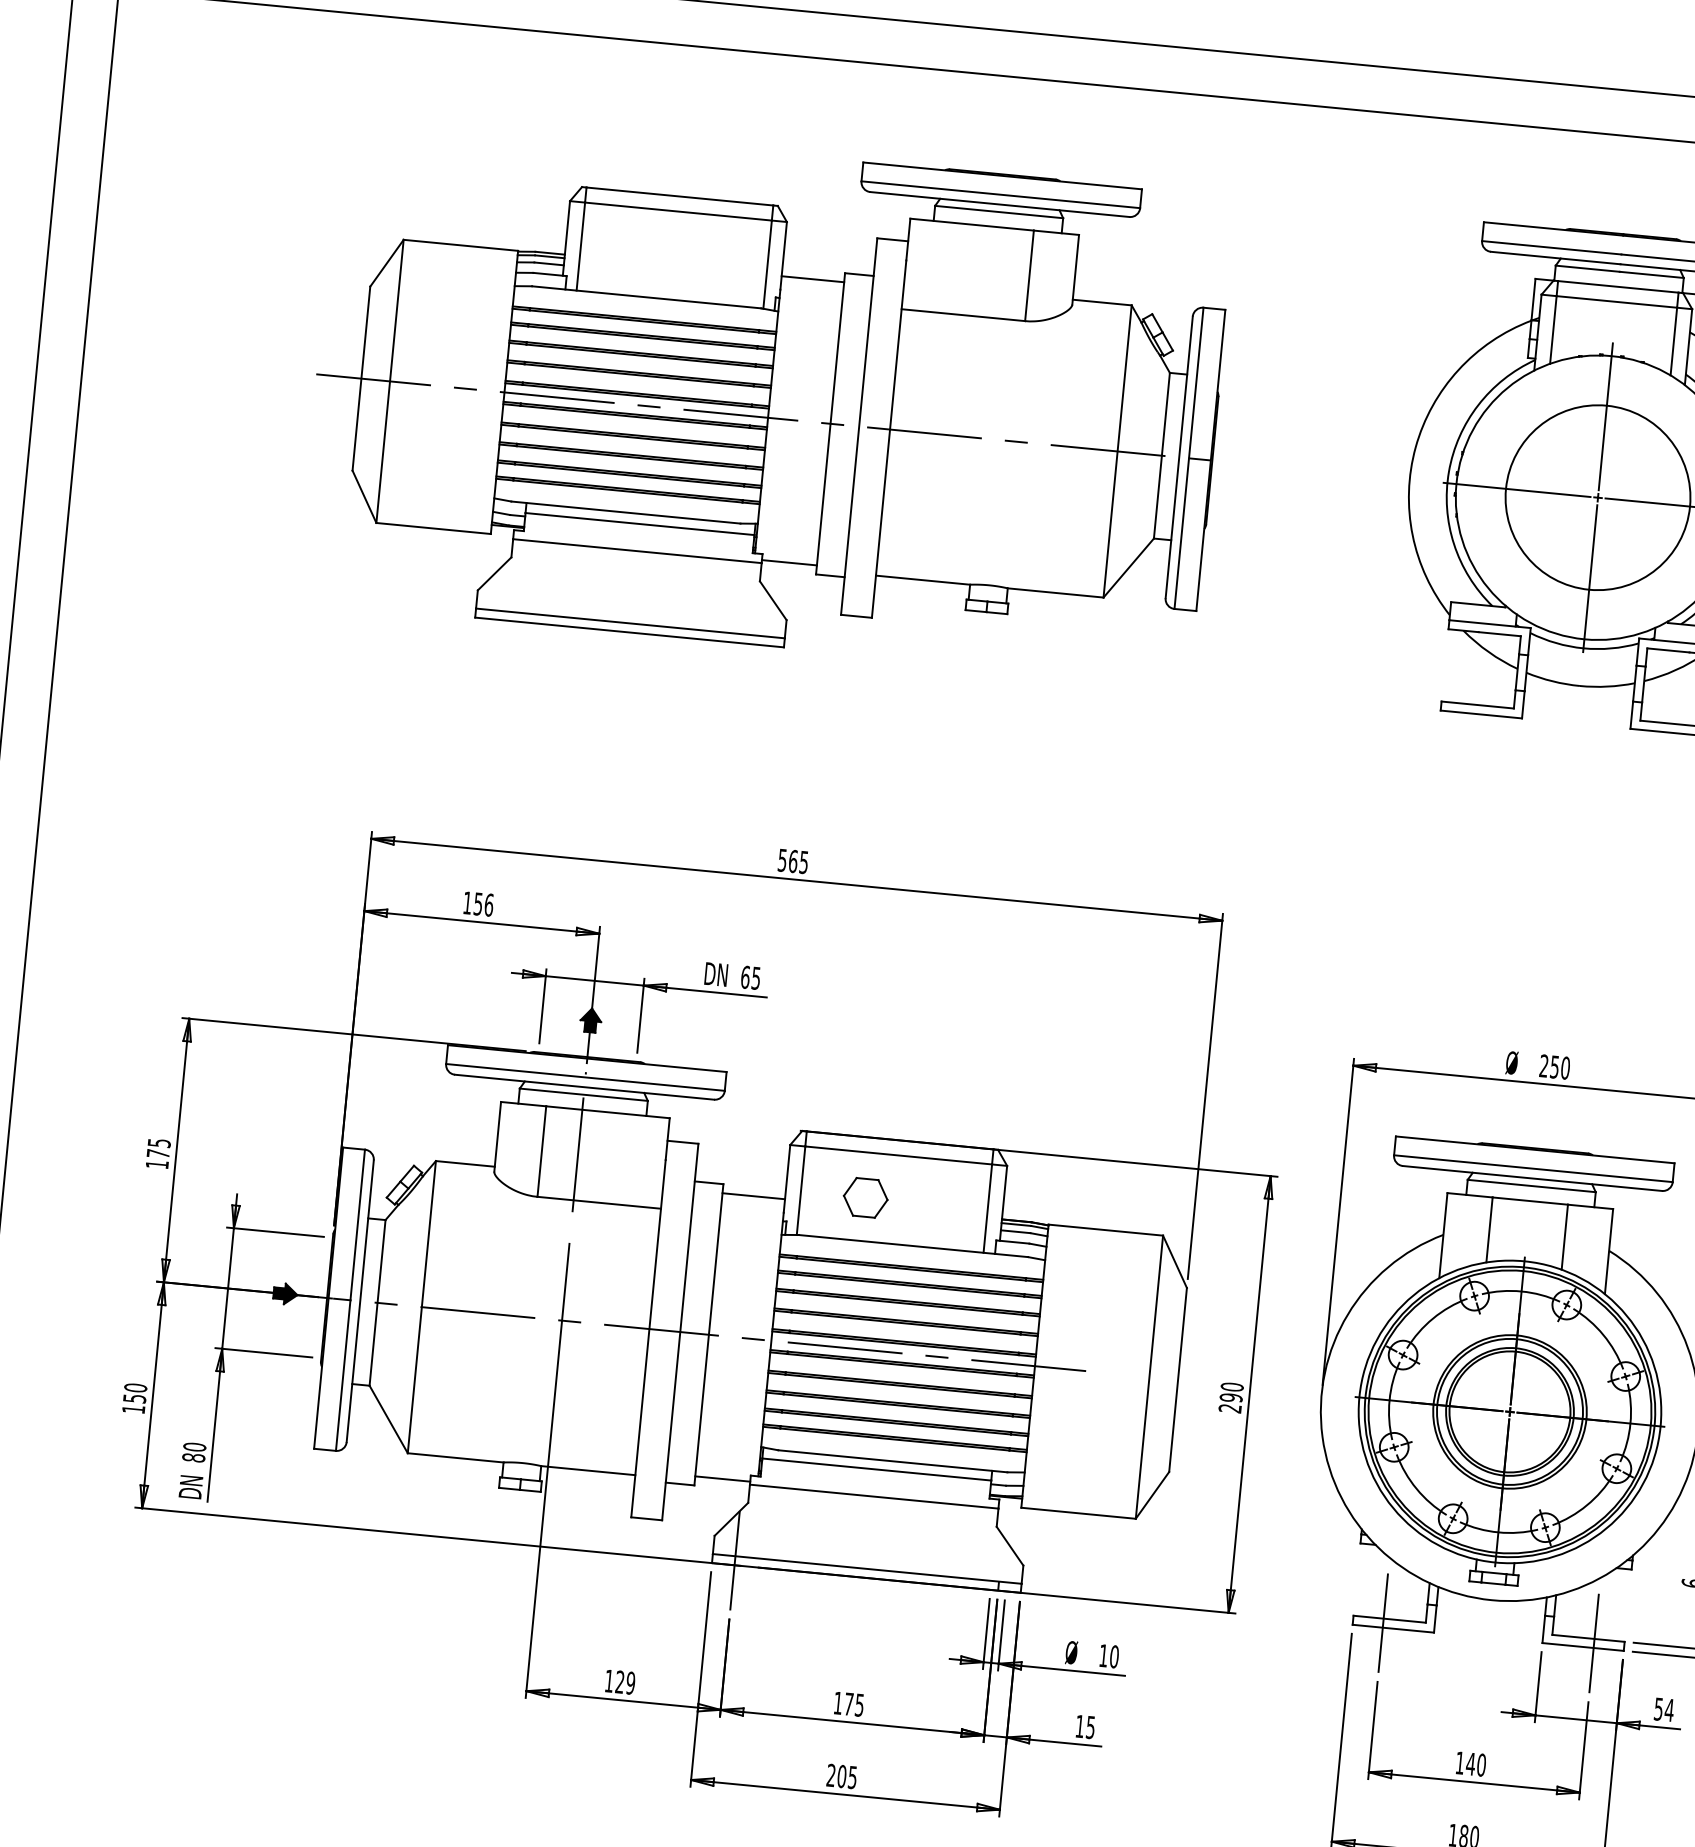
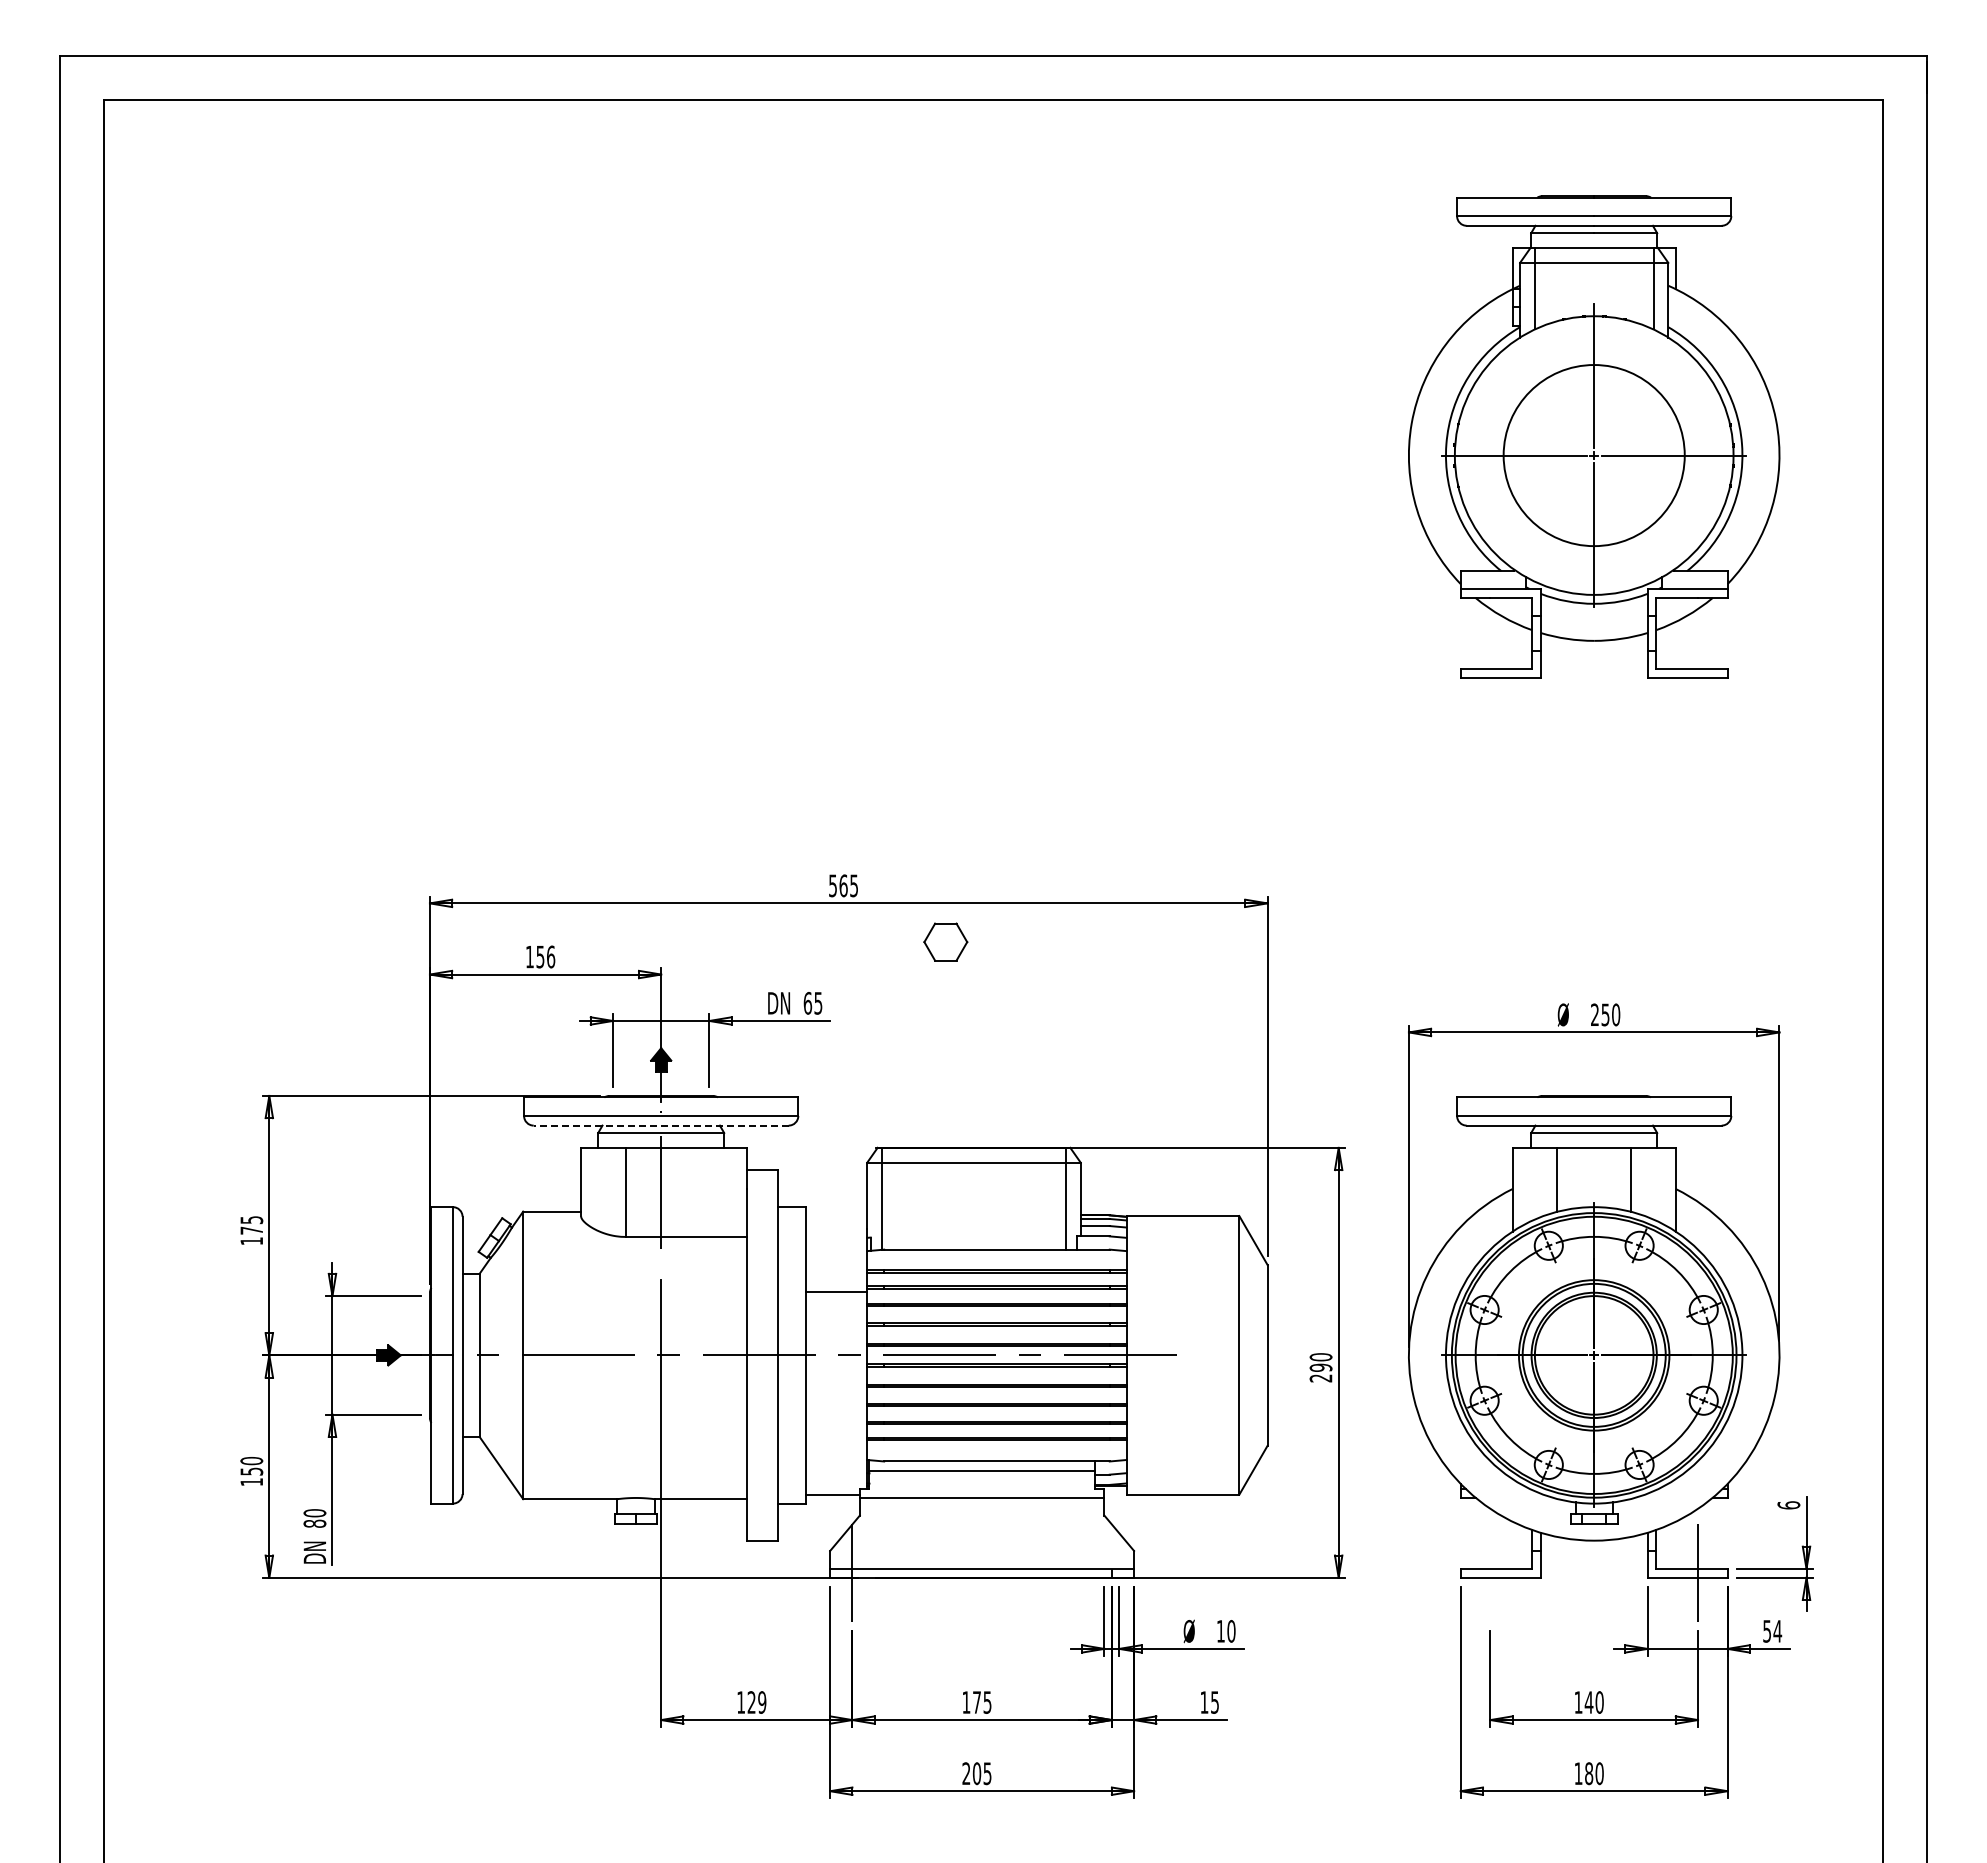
part: (767, 398) -> (774, 436), removed
line: (583, 1087) -> (660, 1125), solid -> dashed
line: (753, 1196) -> (836, 1292), moved
part: (865, 1197) -> (945, 941), moved
line: (1383, 1623) -> (1490, 1573), removed

